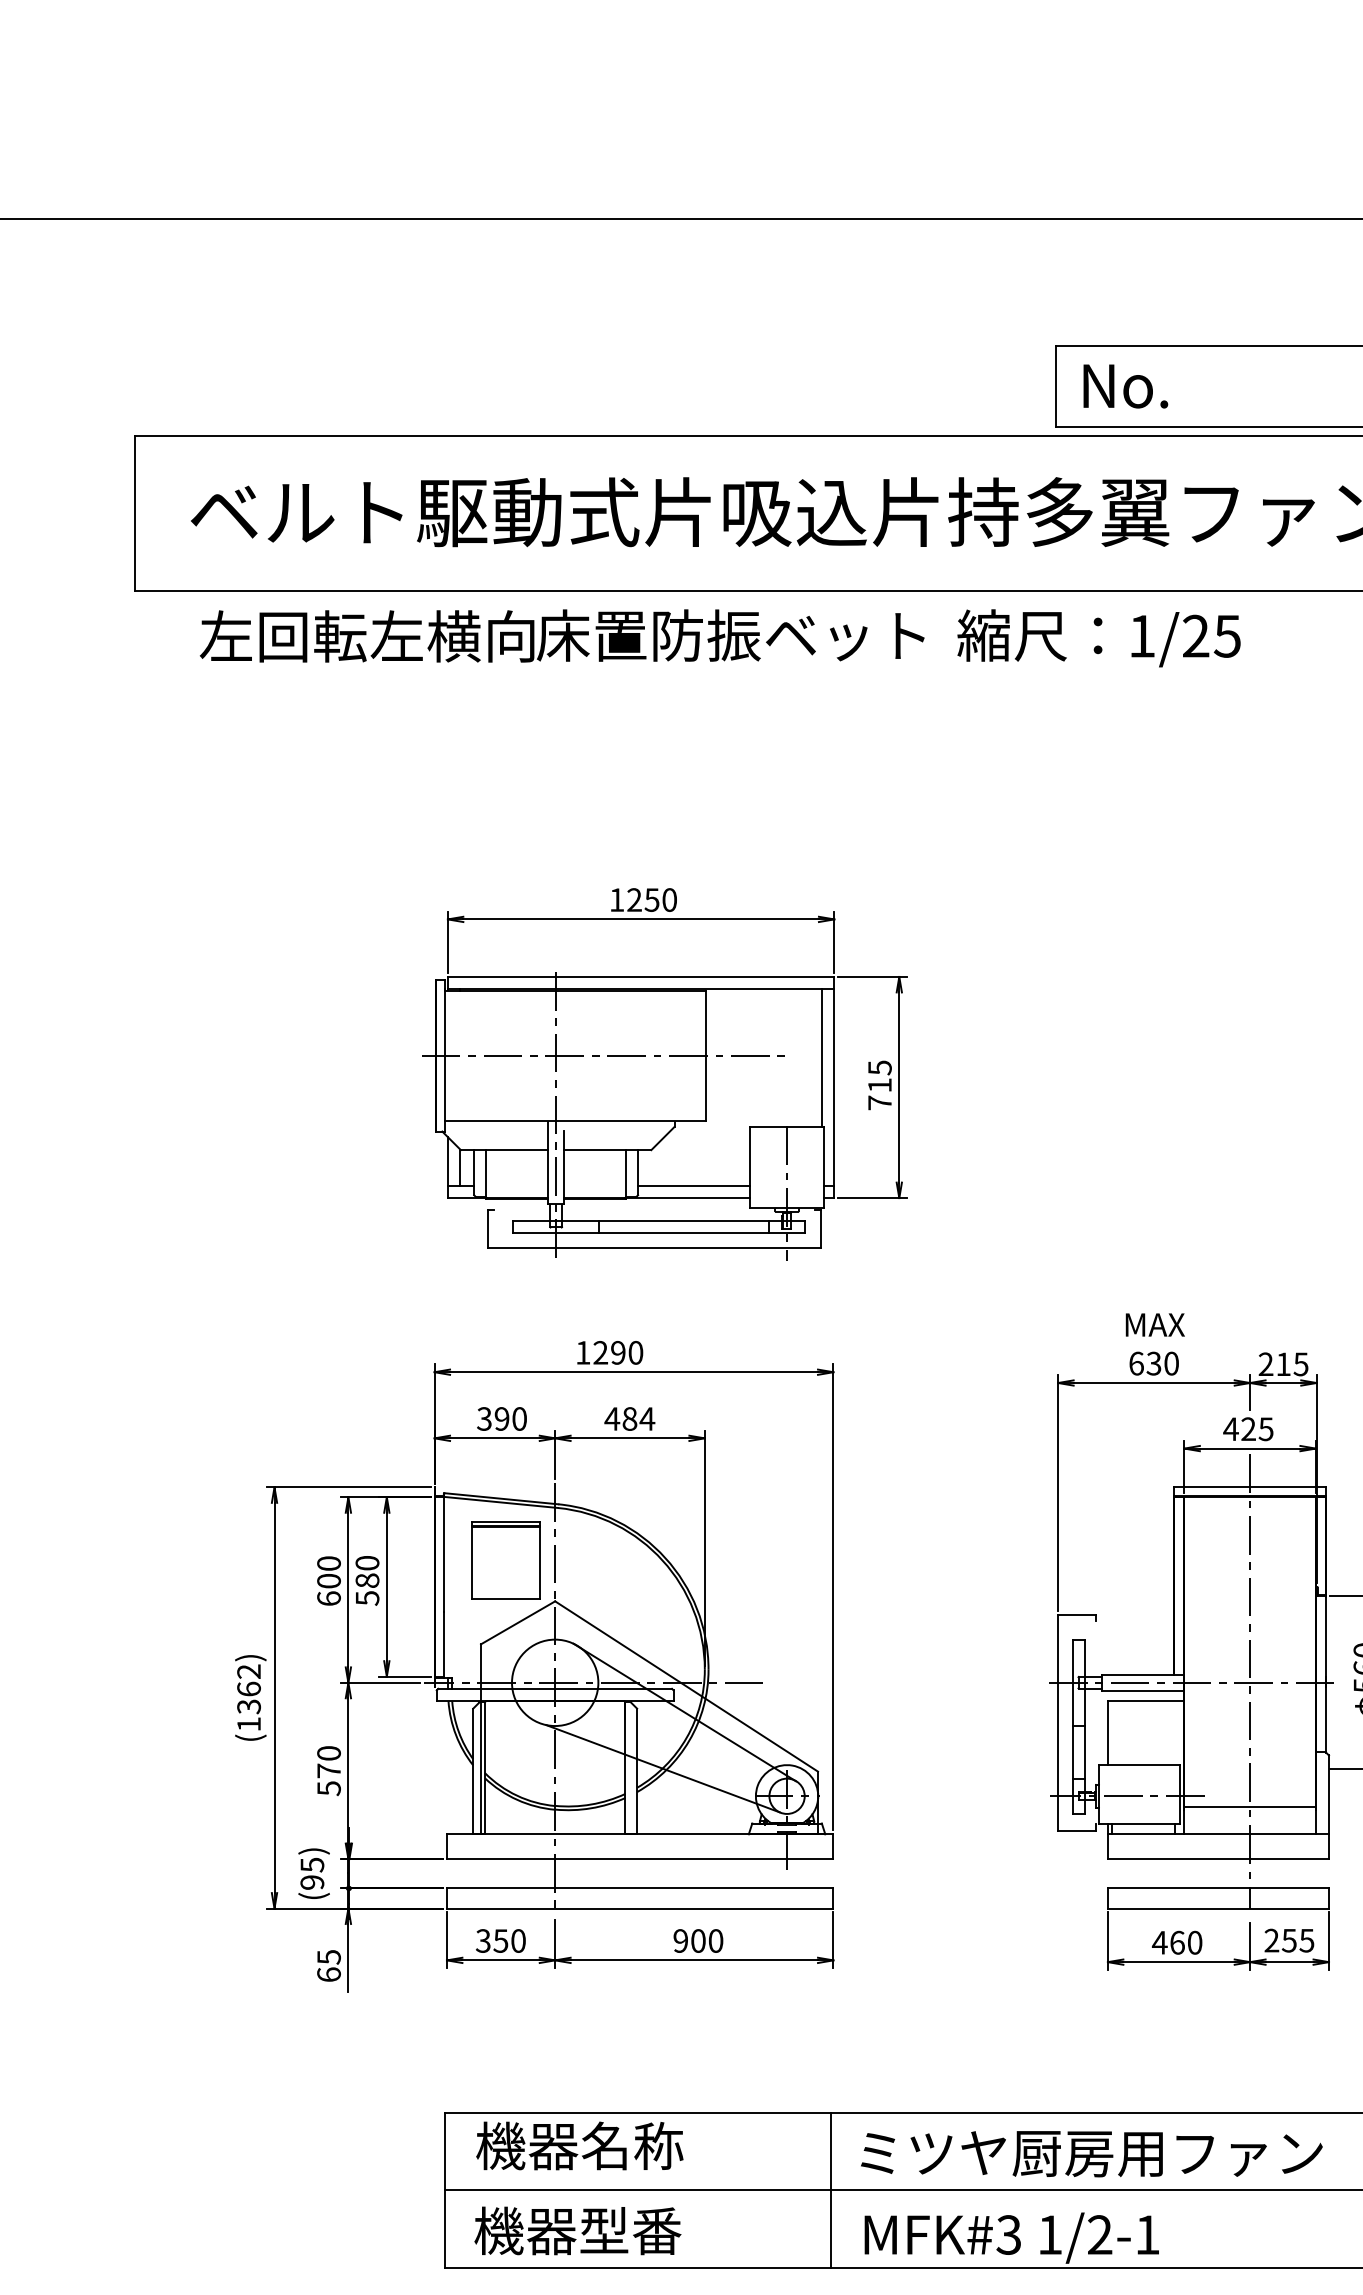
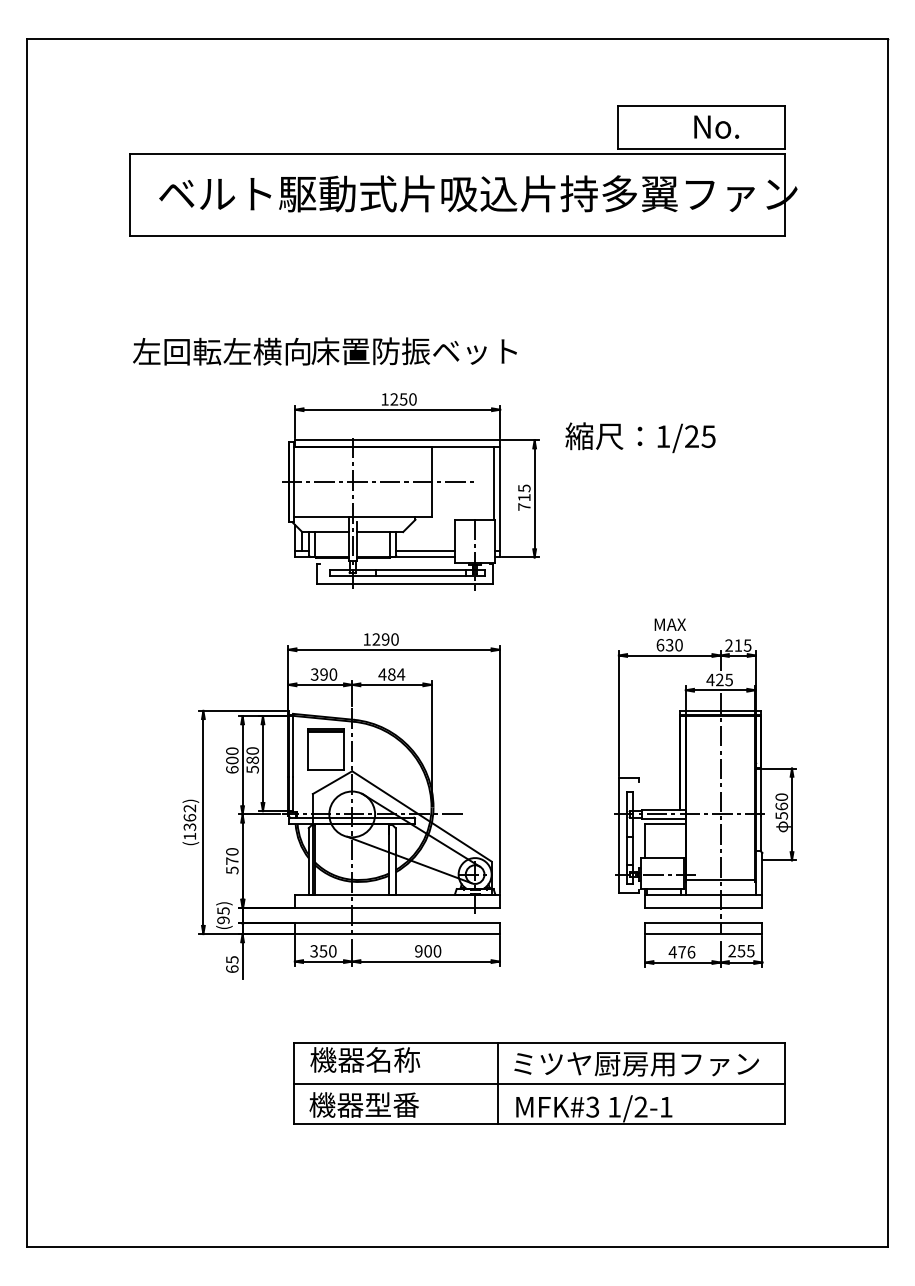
text: (1125, 385) -> (716, 126), moved
text: (561, 636) -> (324, 351), moved
text: (1098, 637) -> (640, 437), moved
text: (1185, 1943) -> (686, 952), 460 -> 476

